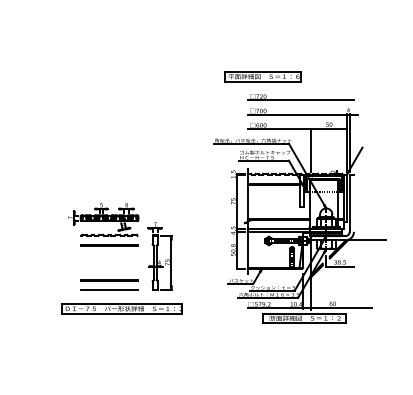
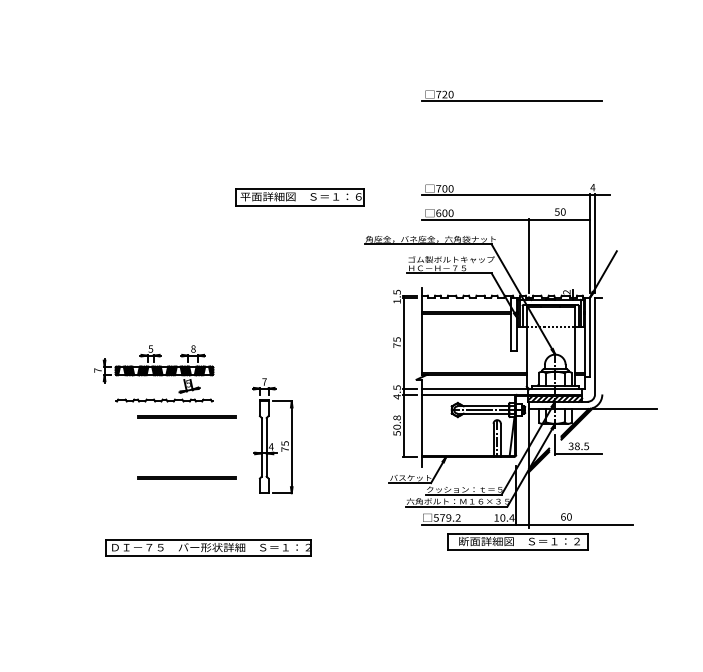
part: (262, 76) -> (298, 196), moved
part: (300, 97) -> (511, 96), moved
part: (103, 219) -> (154, 373), moved
line: (109, 289) -> (186, 492), removed
part: (121, 308) -> (206, 546), moved

